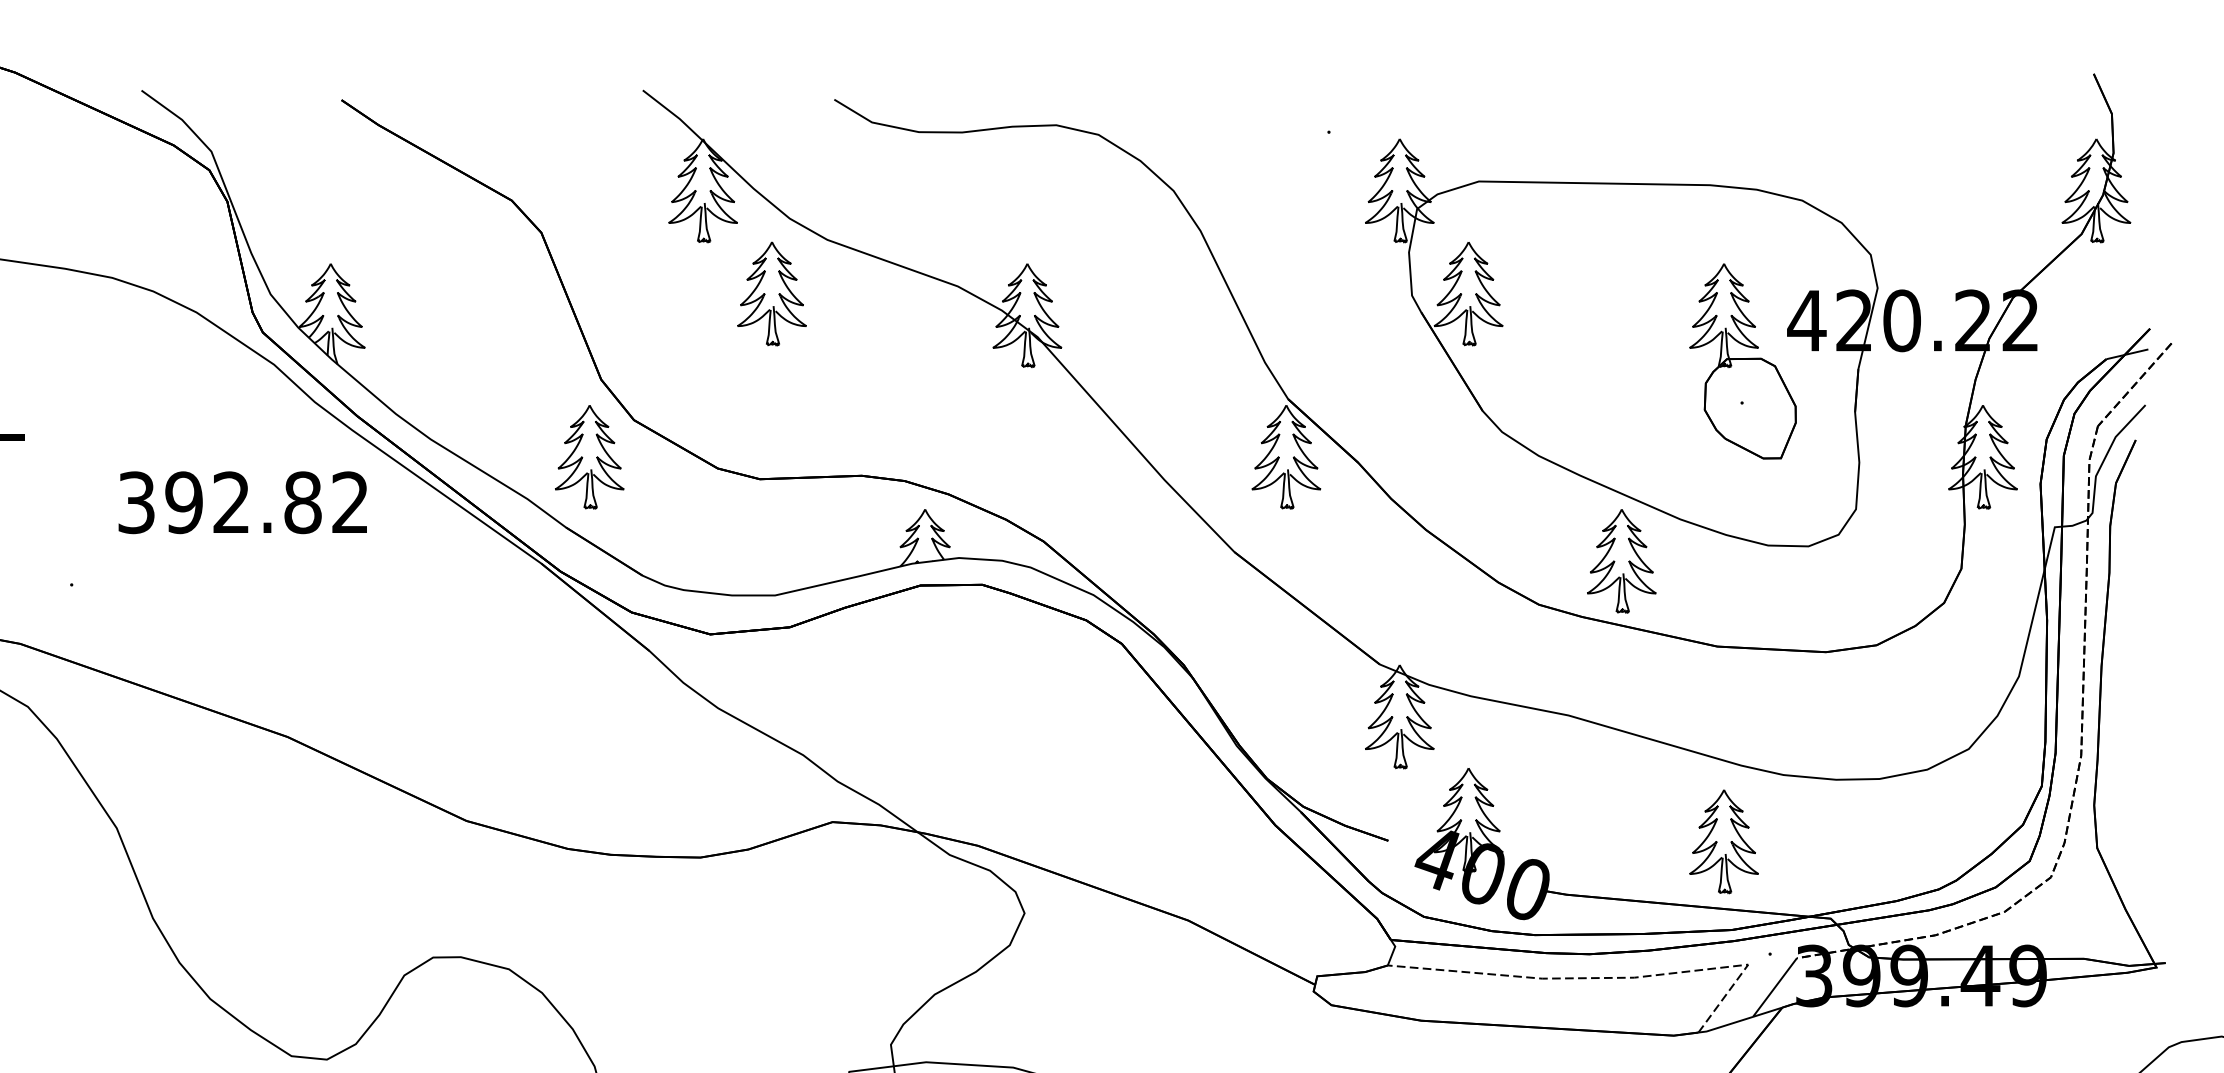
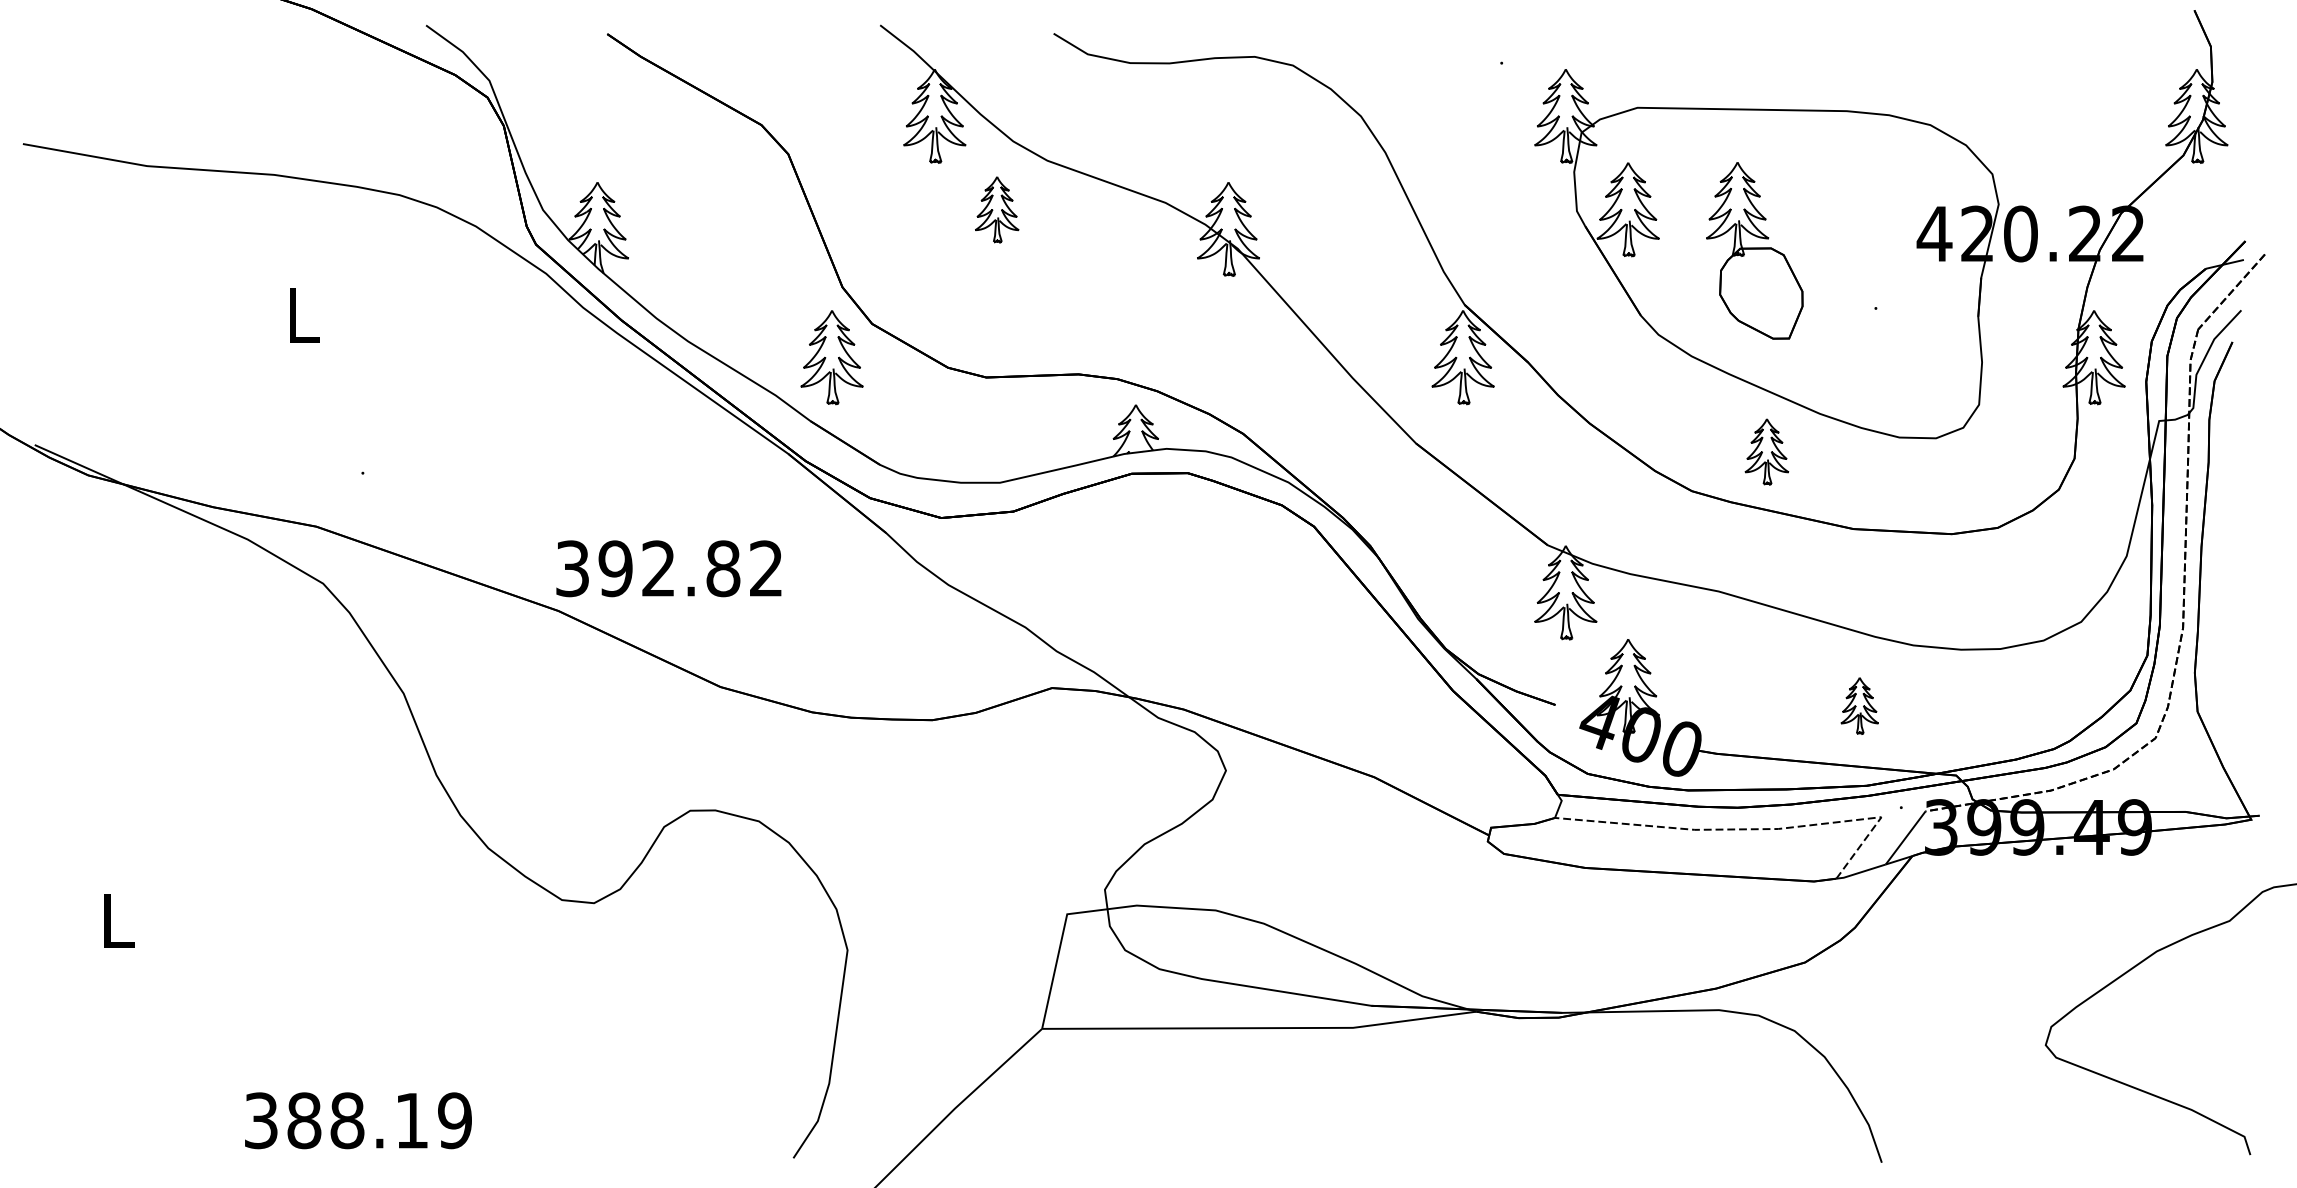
part: (771, 293) -> (996, 209), size x0.7
part: (1742, 361) -> (1754, 250), moved
text: (242, 502) -> (668, 568), moved
part: (1621, 560) -> (1766, 451), size x0.7
part: (1723, 841) -> (1859, 705), size x0.6

